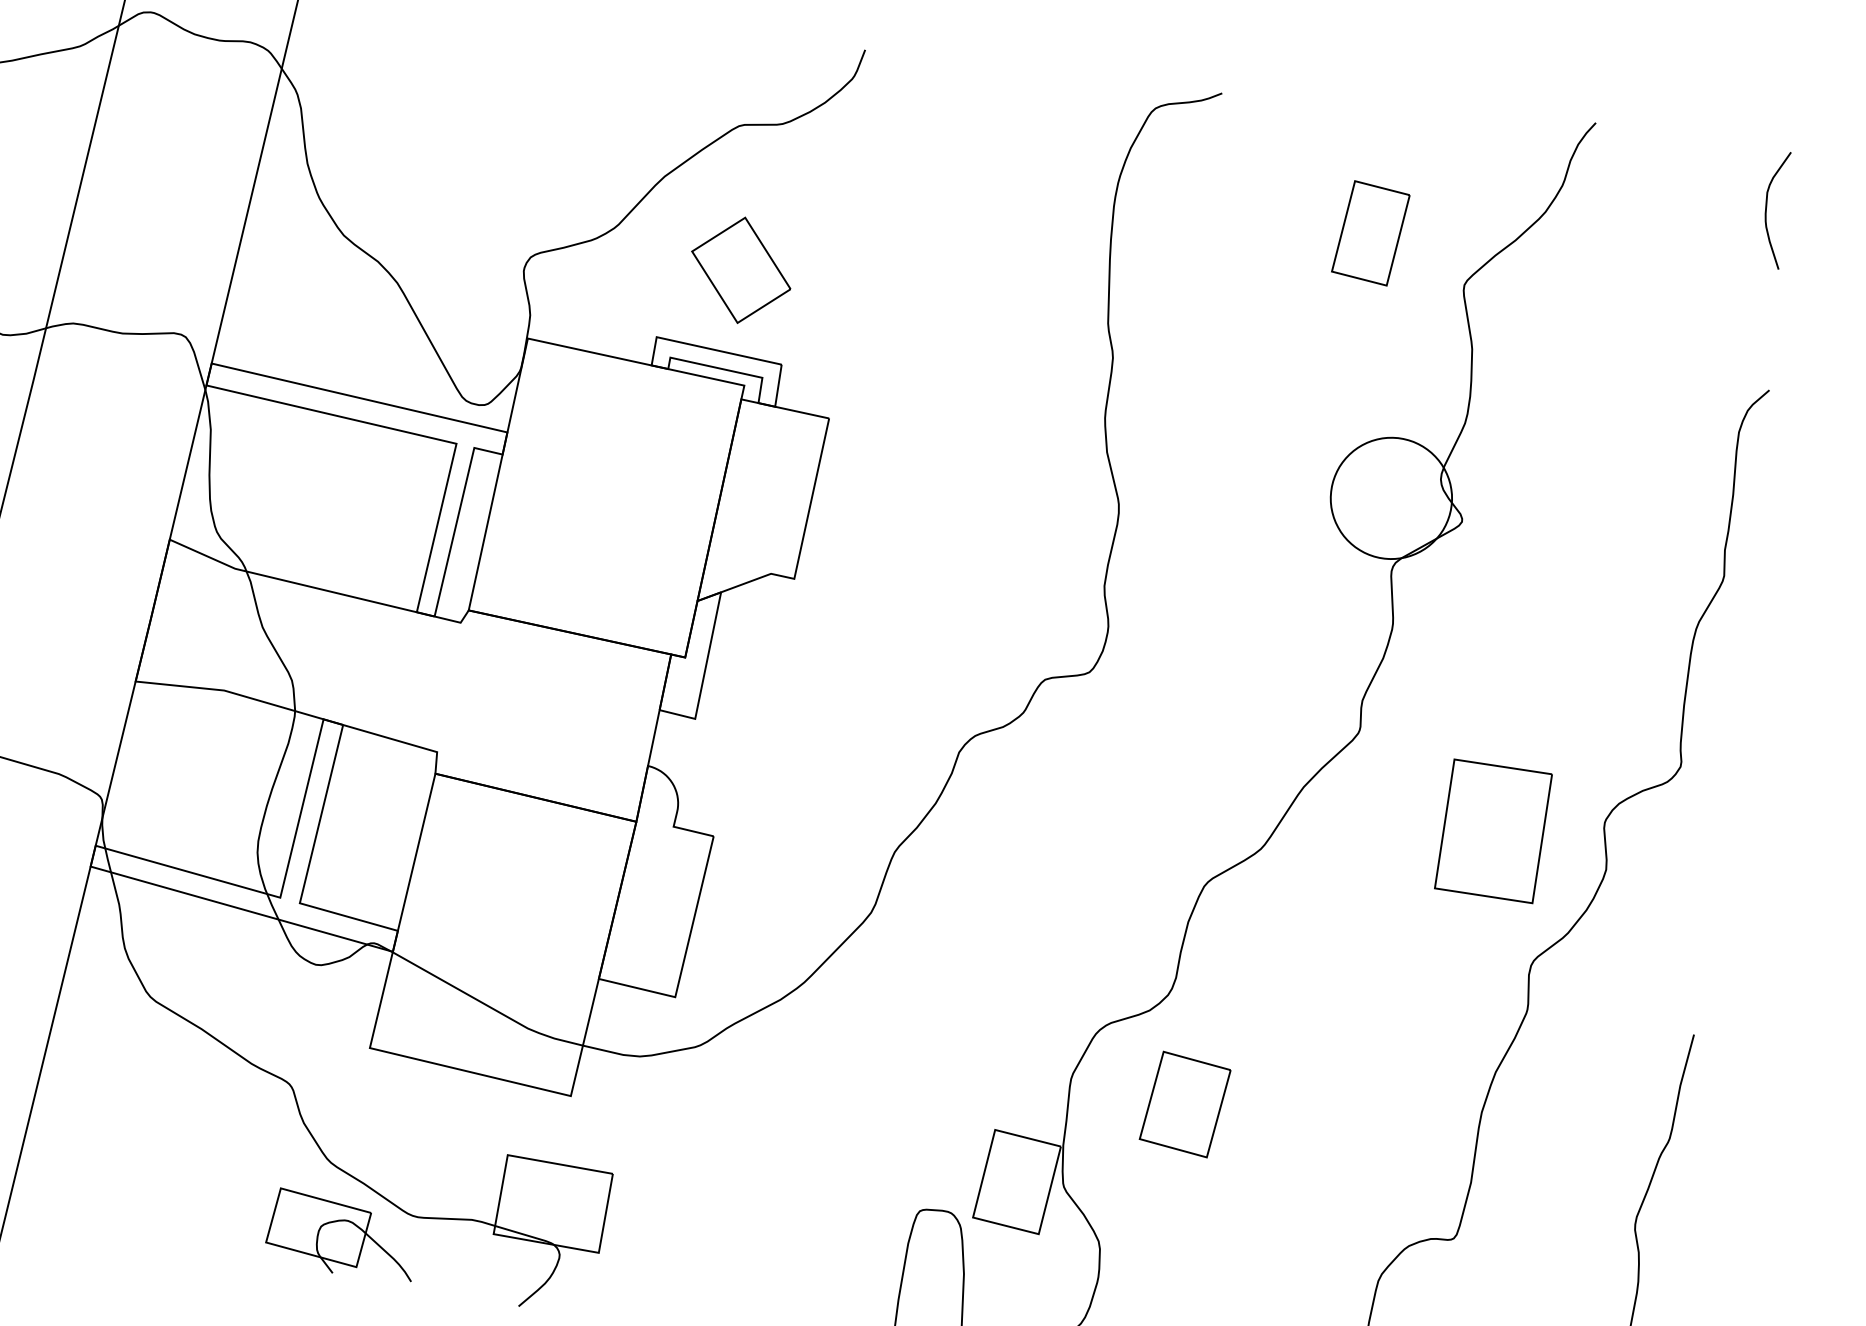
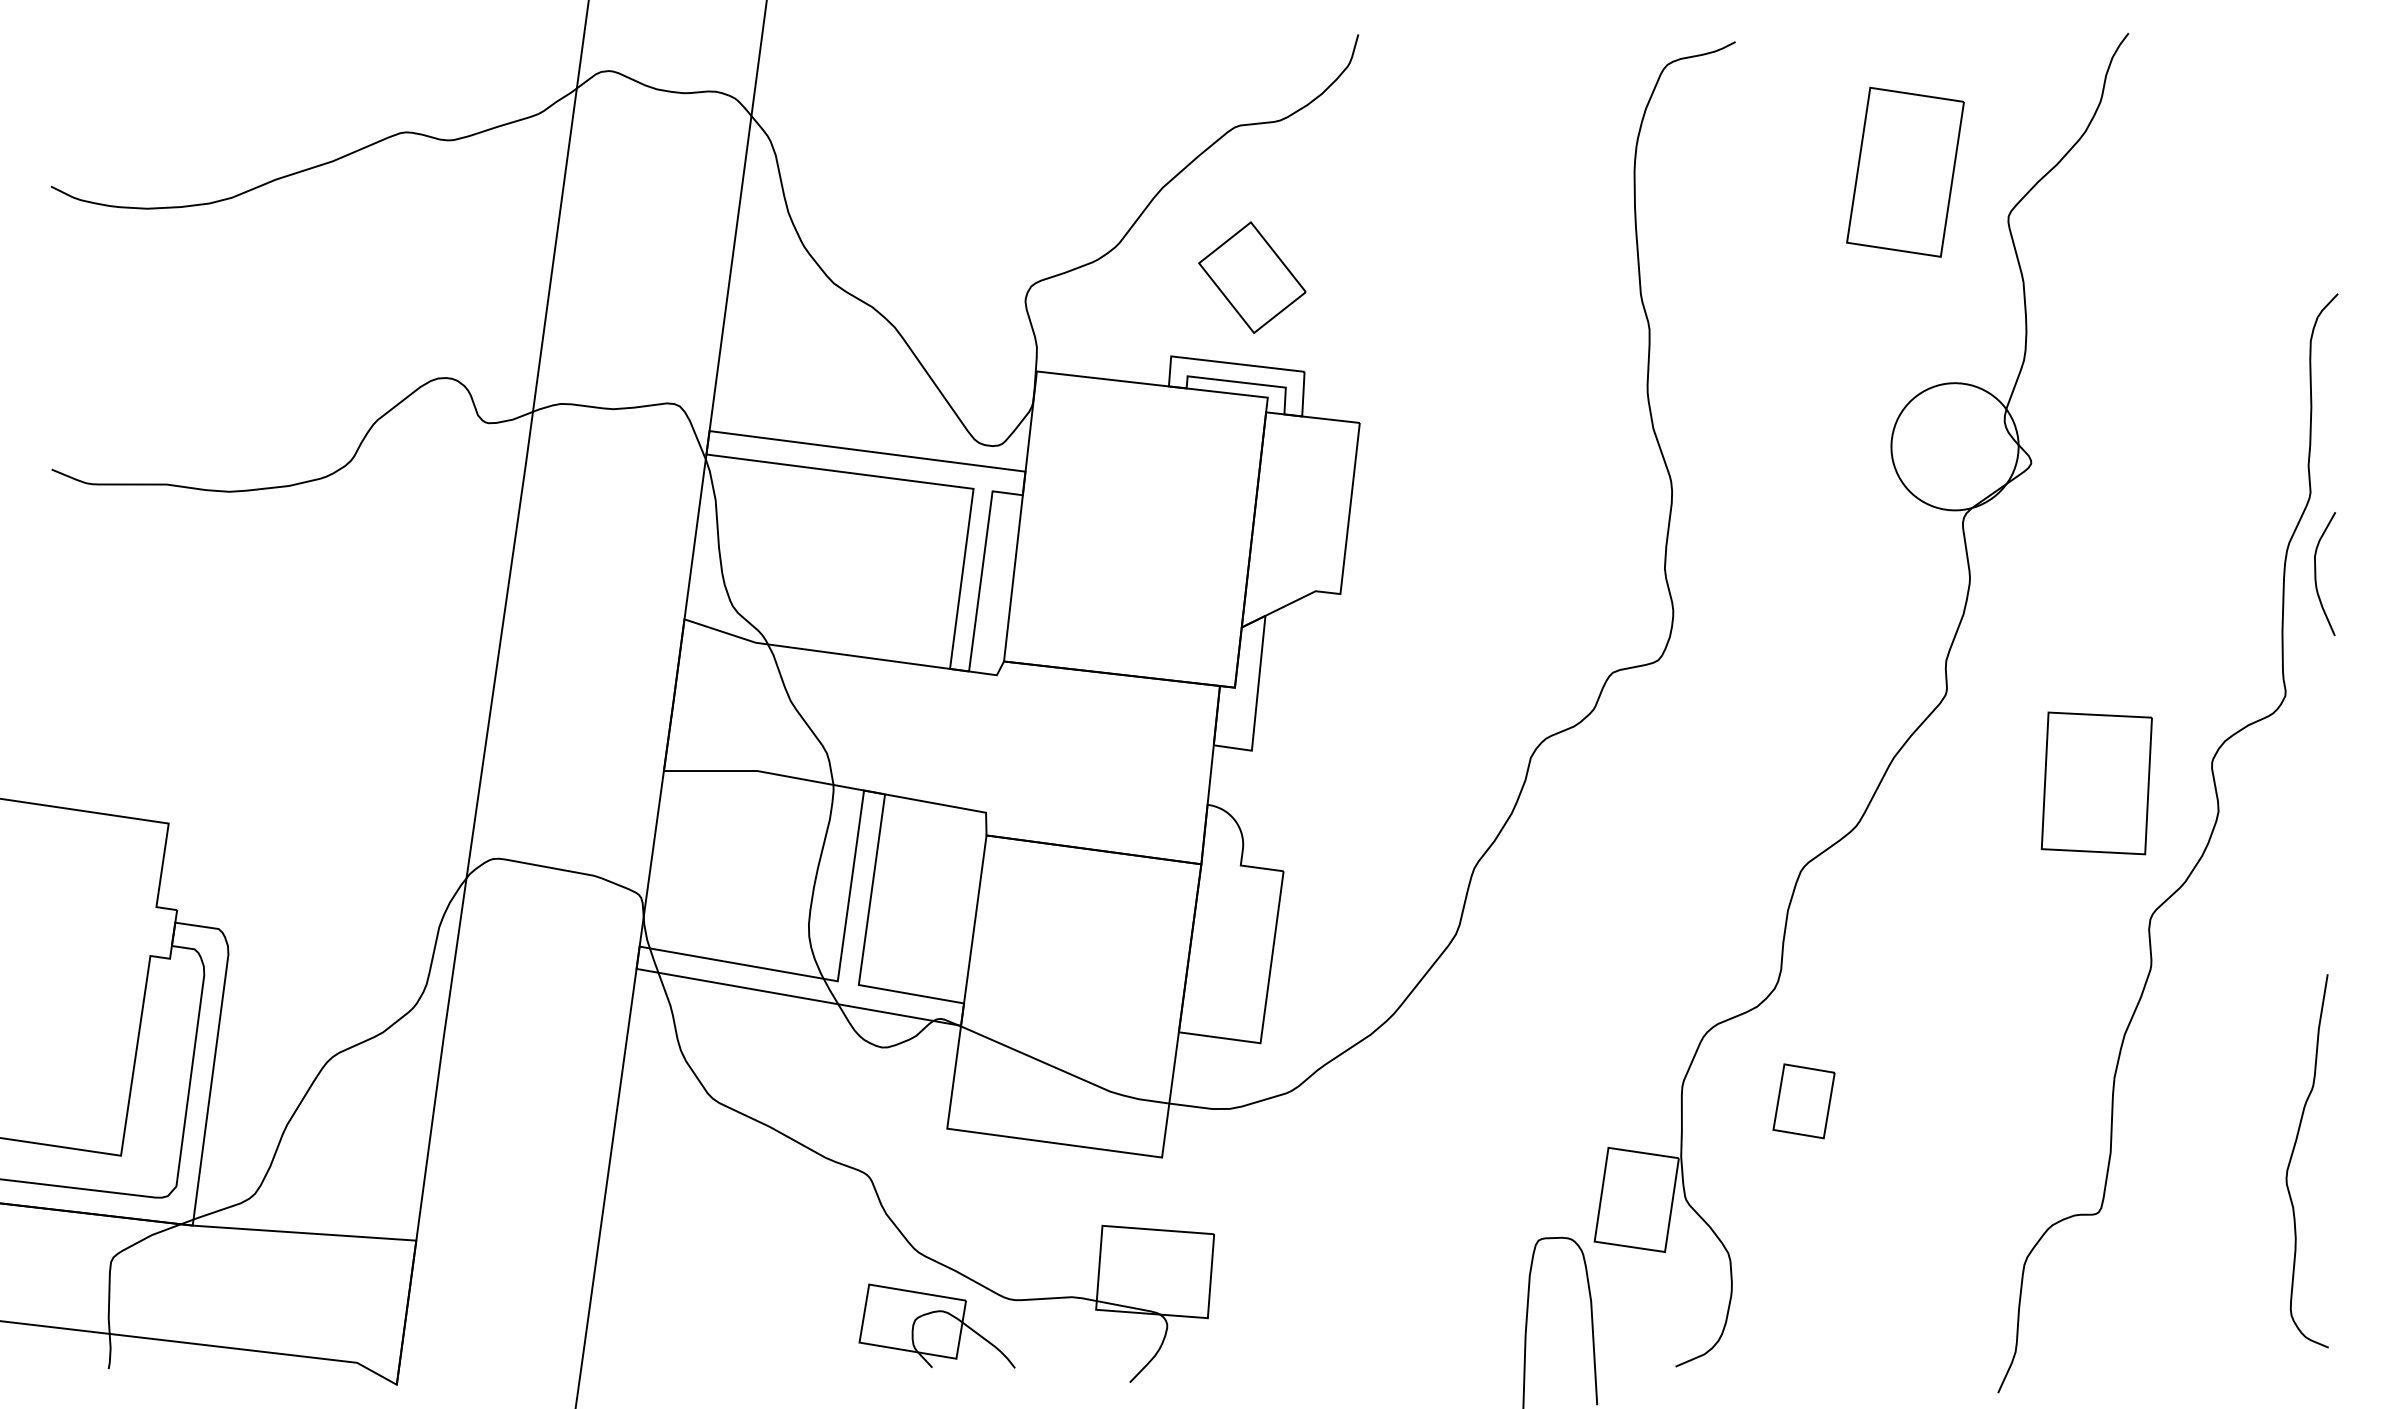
curve: (1767, 209) -> (2316, 574), moved
part: (1370, 233) -> (1905, 172), size x1.6
part: (1184, 1104) -> (1803, 1101), size x0.7

